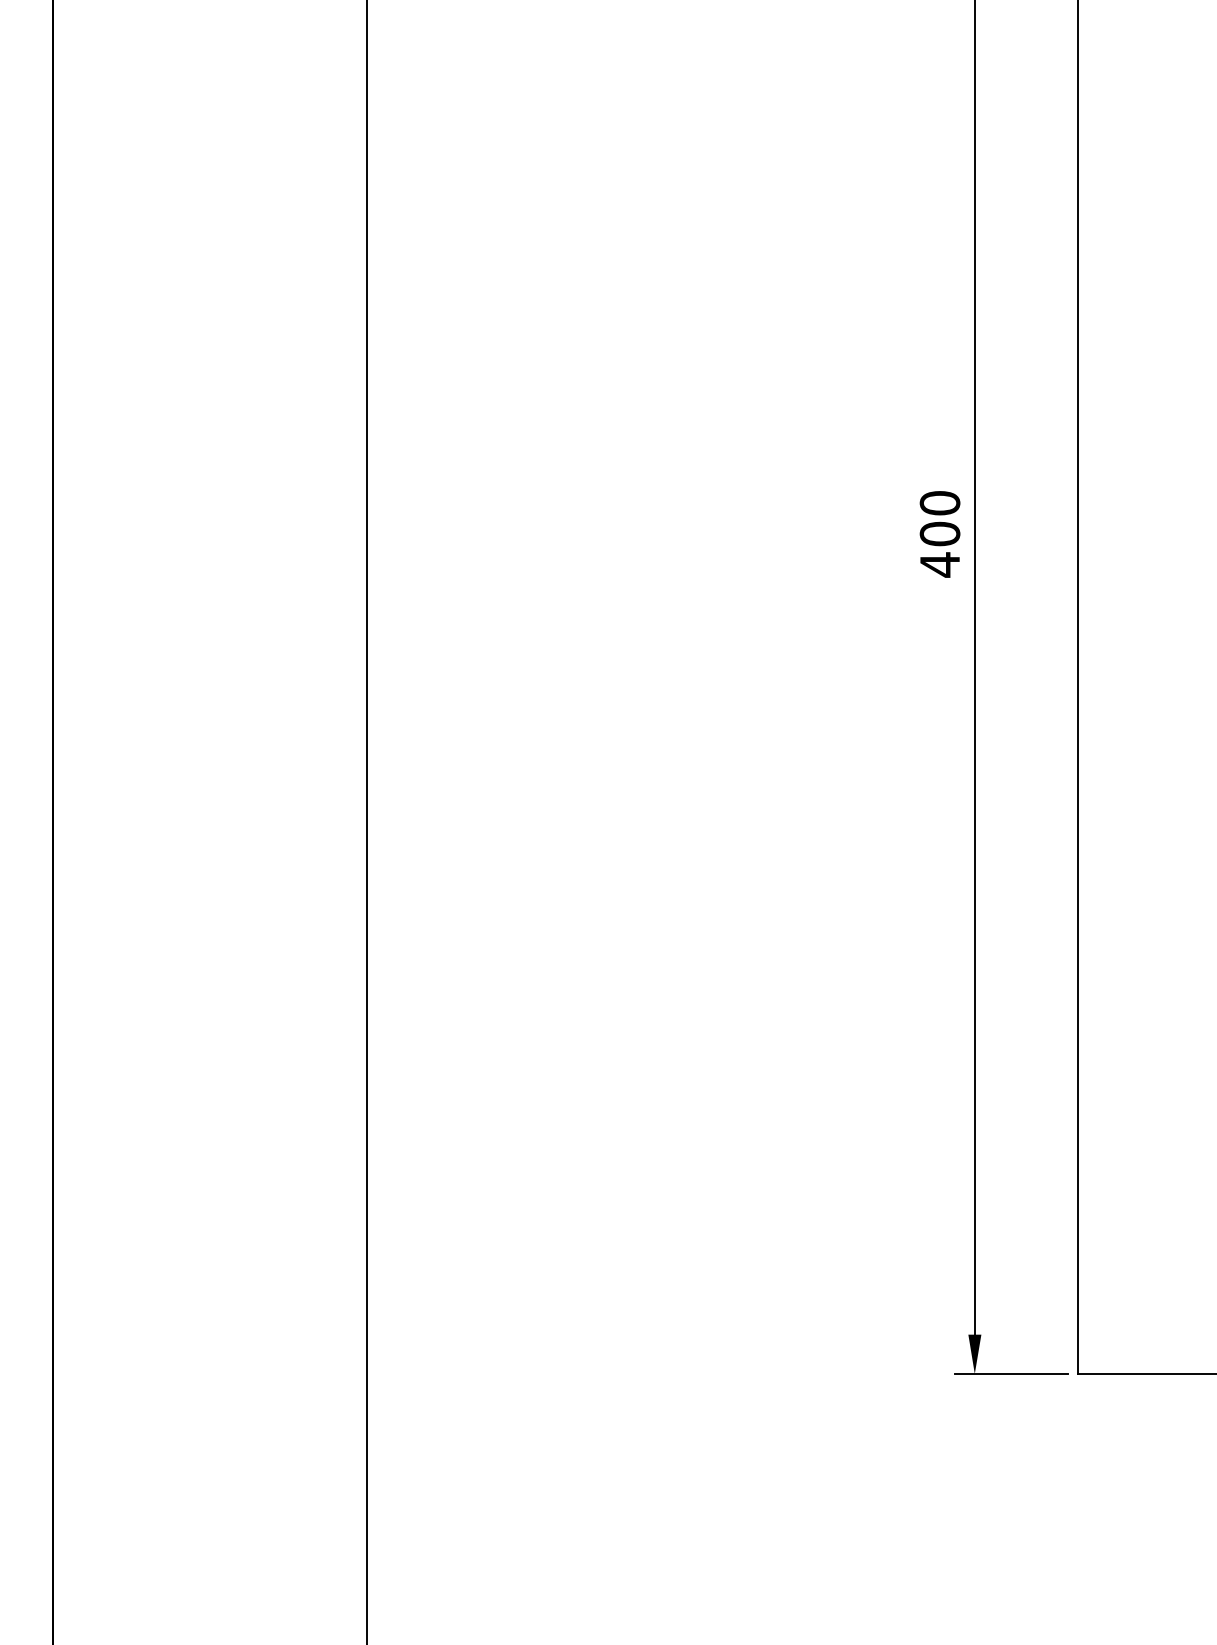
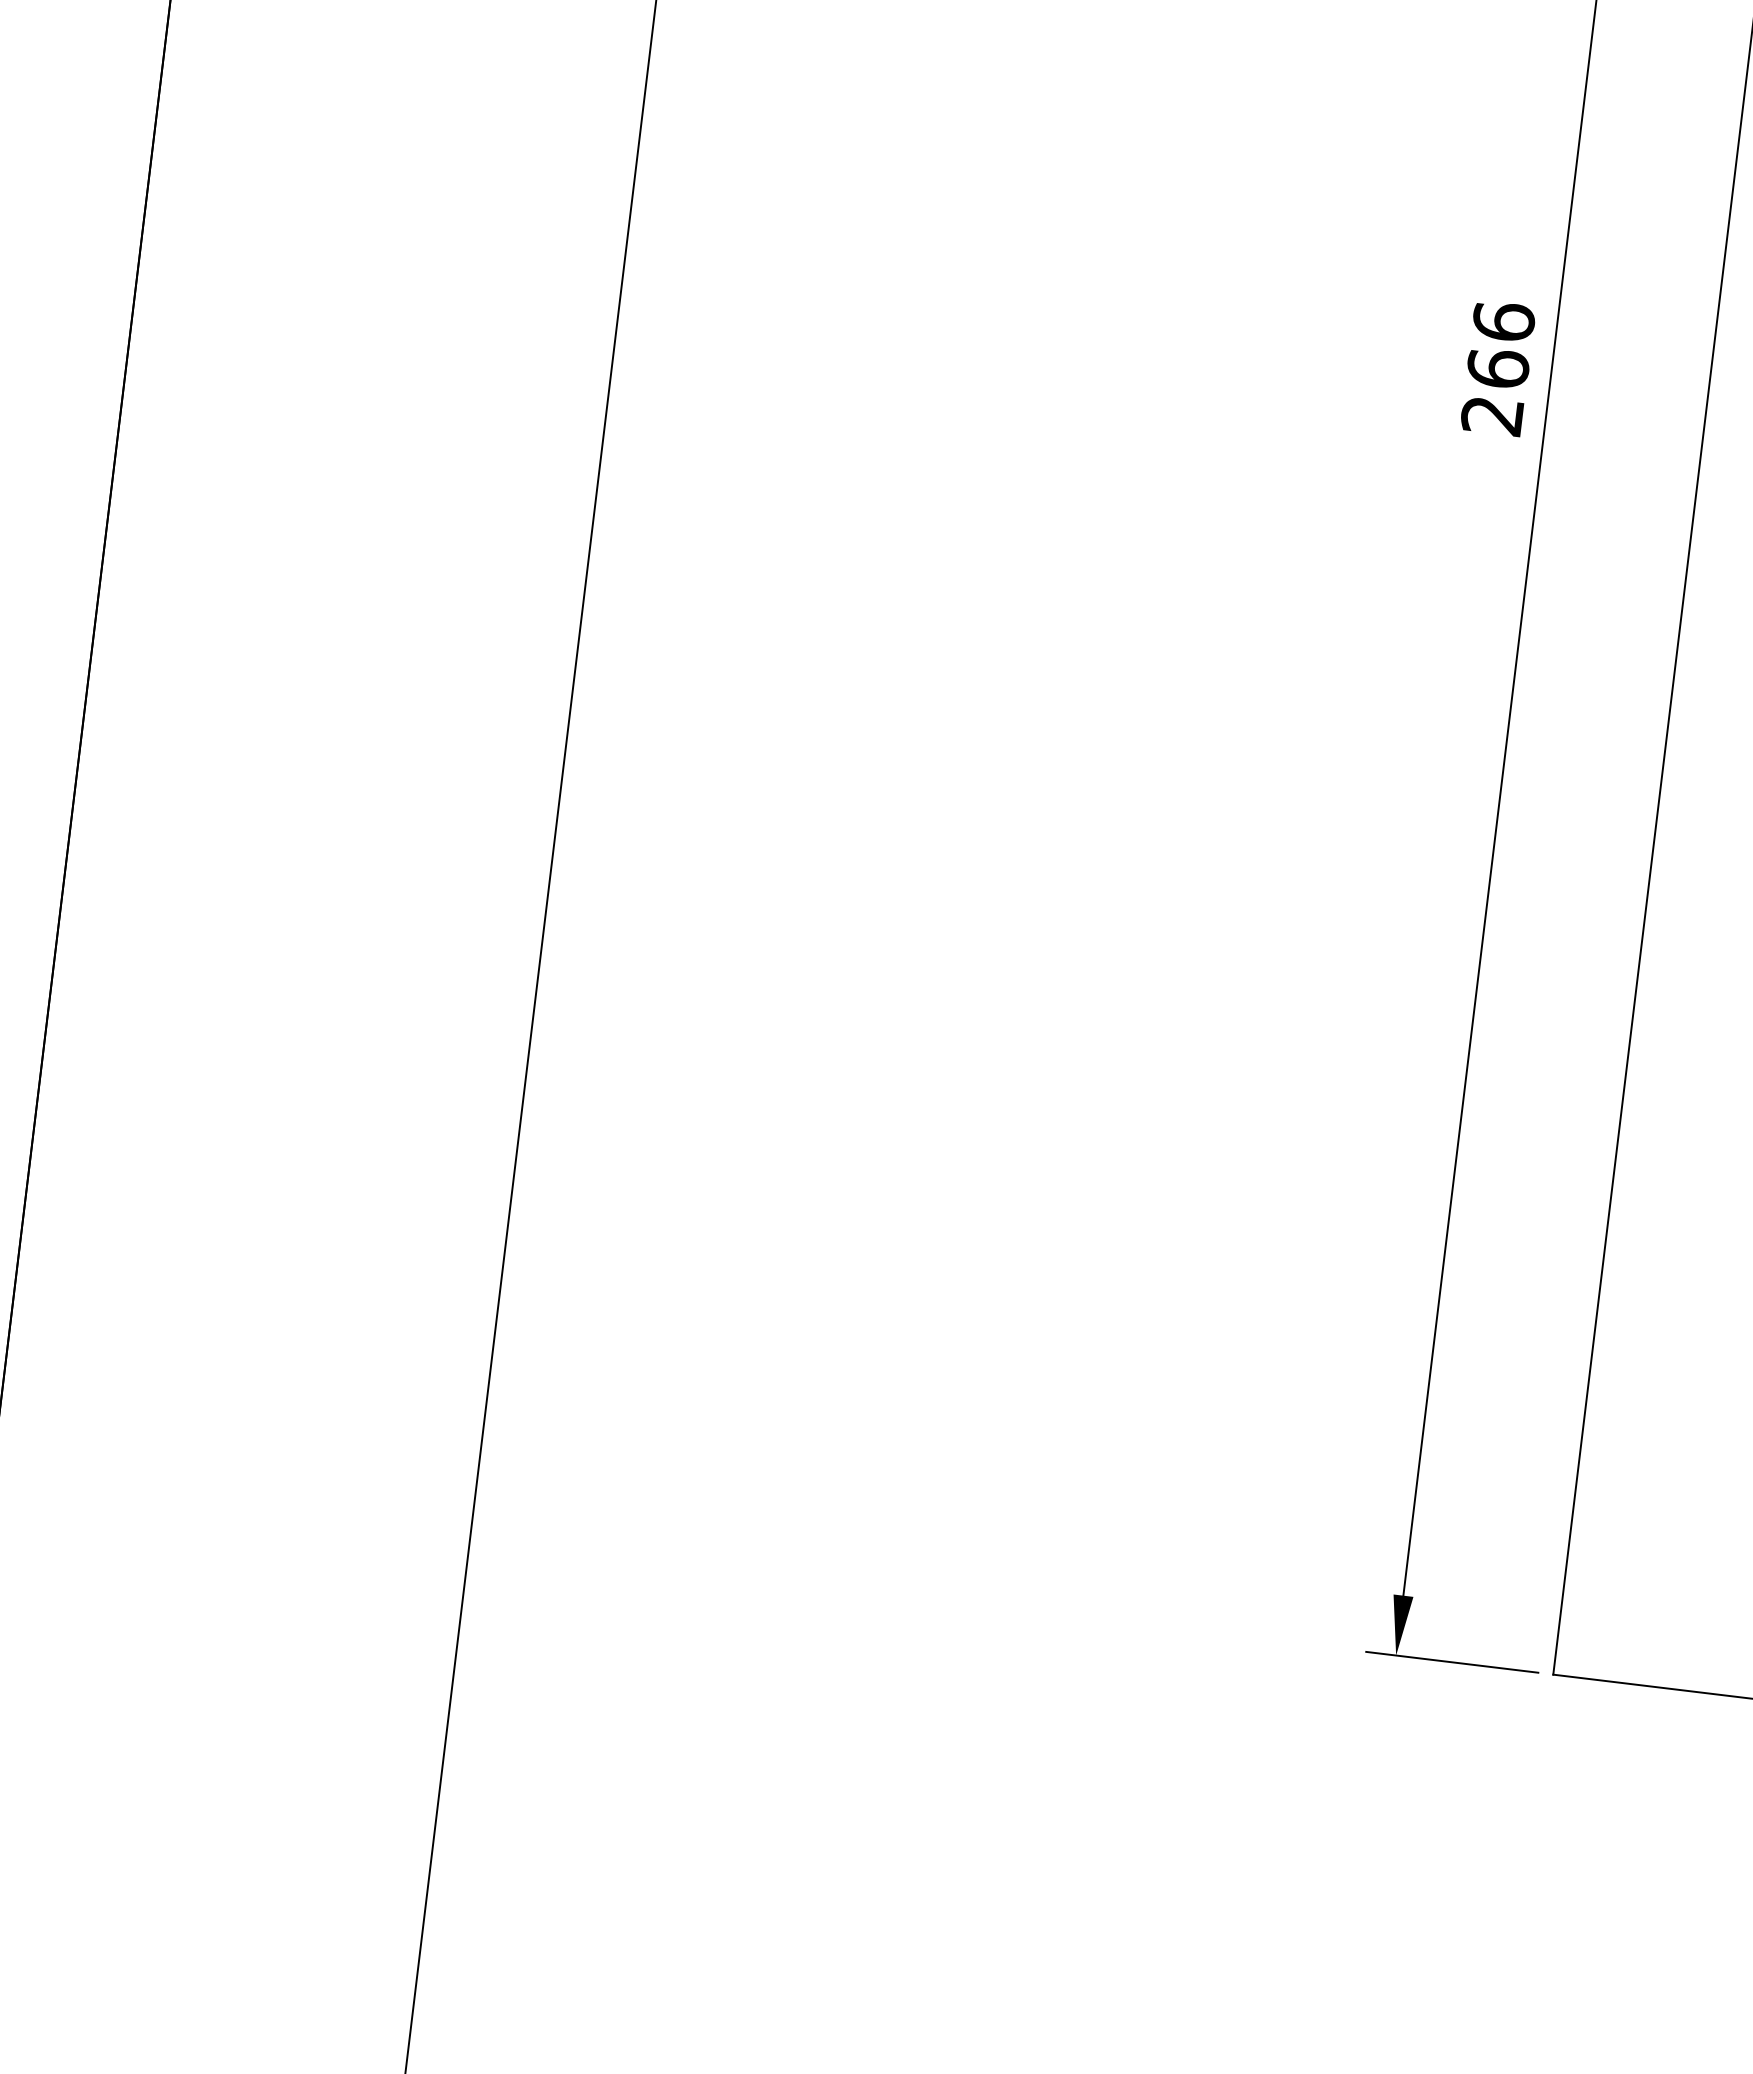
text: (939, 533) -> (1497, 367), 400 -> 266

